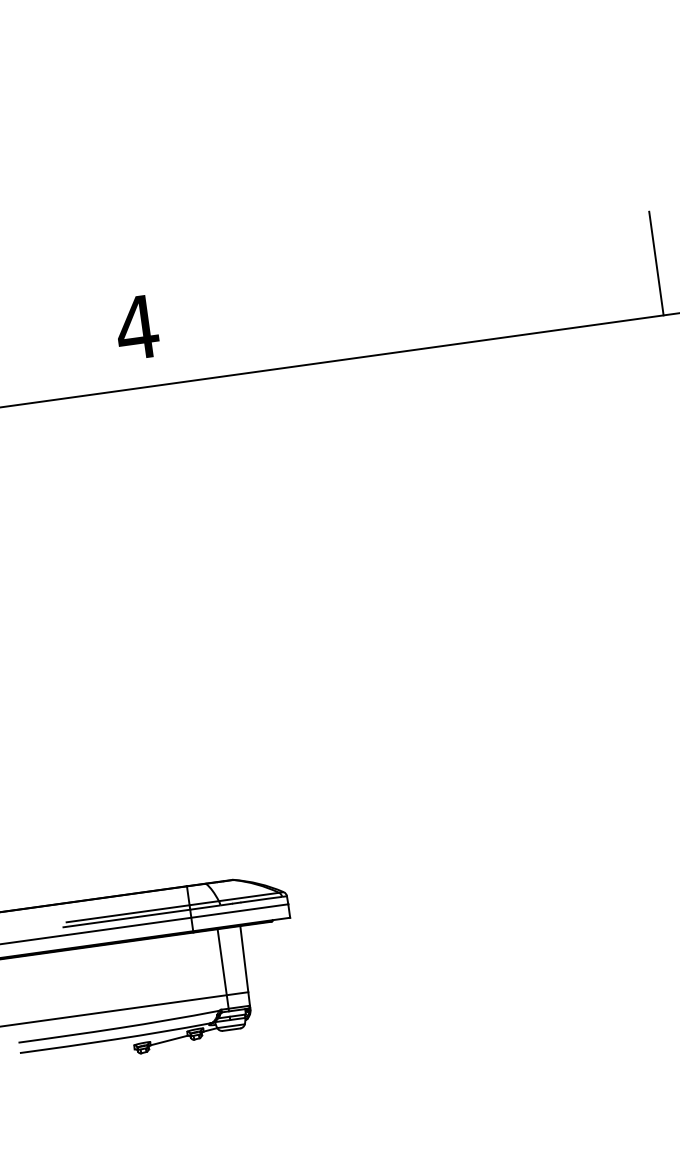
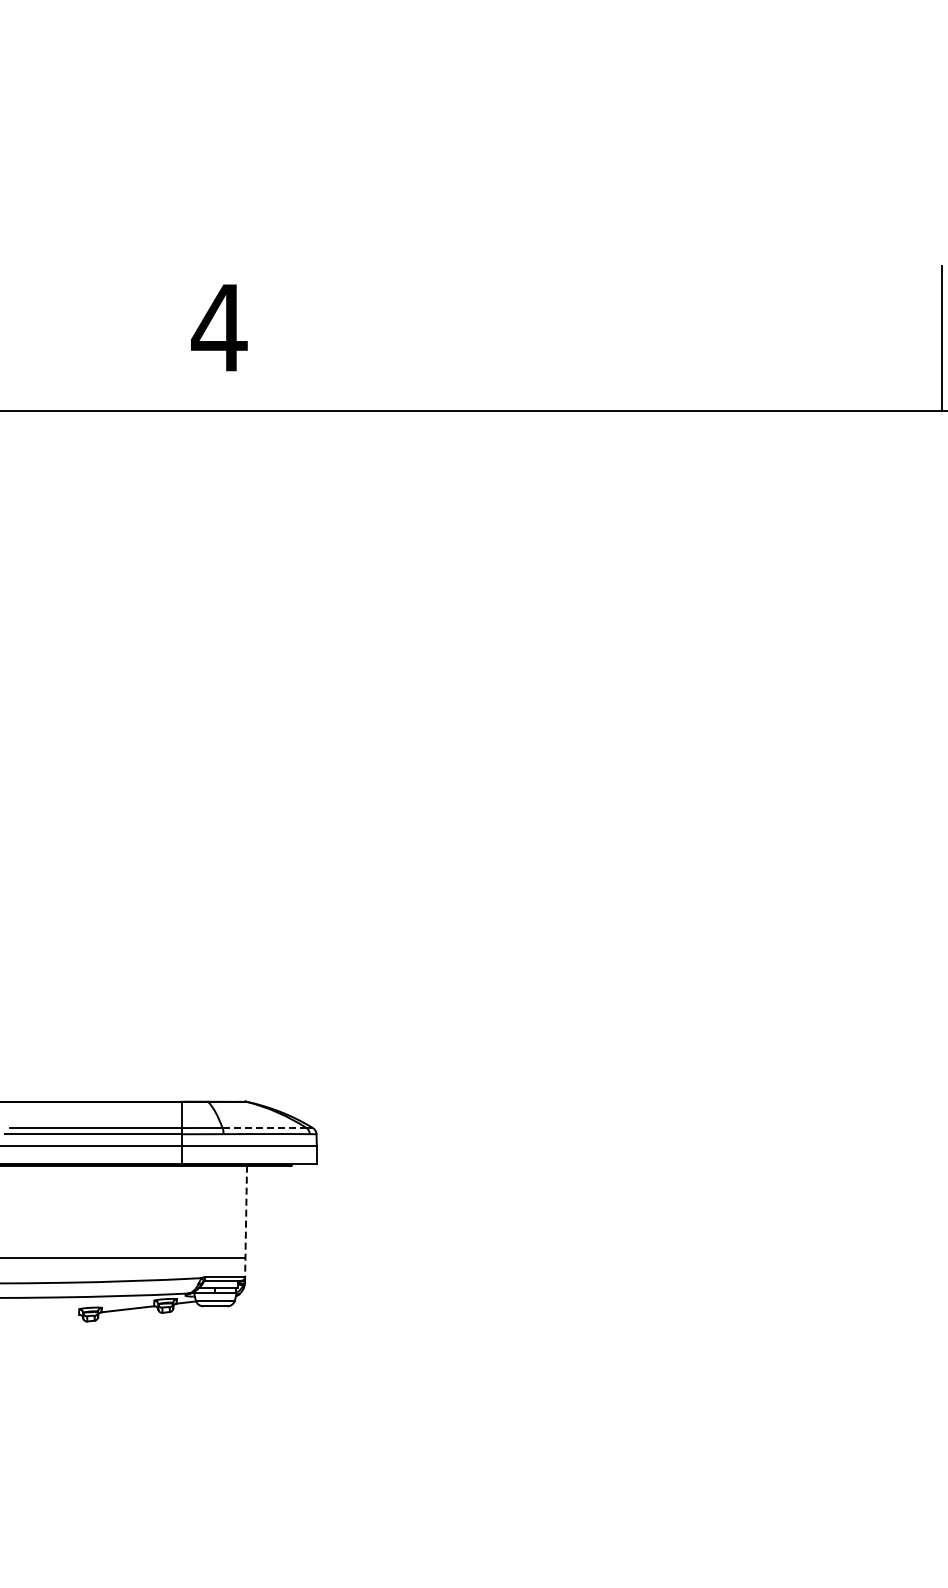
line: (249, 897) -> (265, 1128), solid -> dashed
line: (245, 967) -> (246, 1223), solid -> dashed
line: (223, 970) -> (215, 1223), removed

